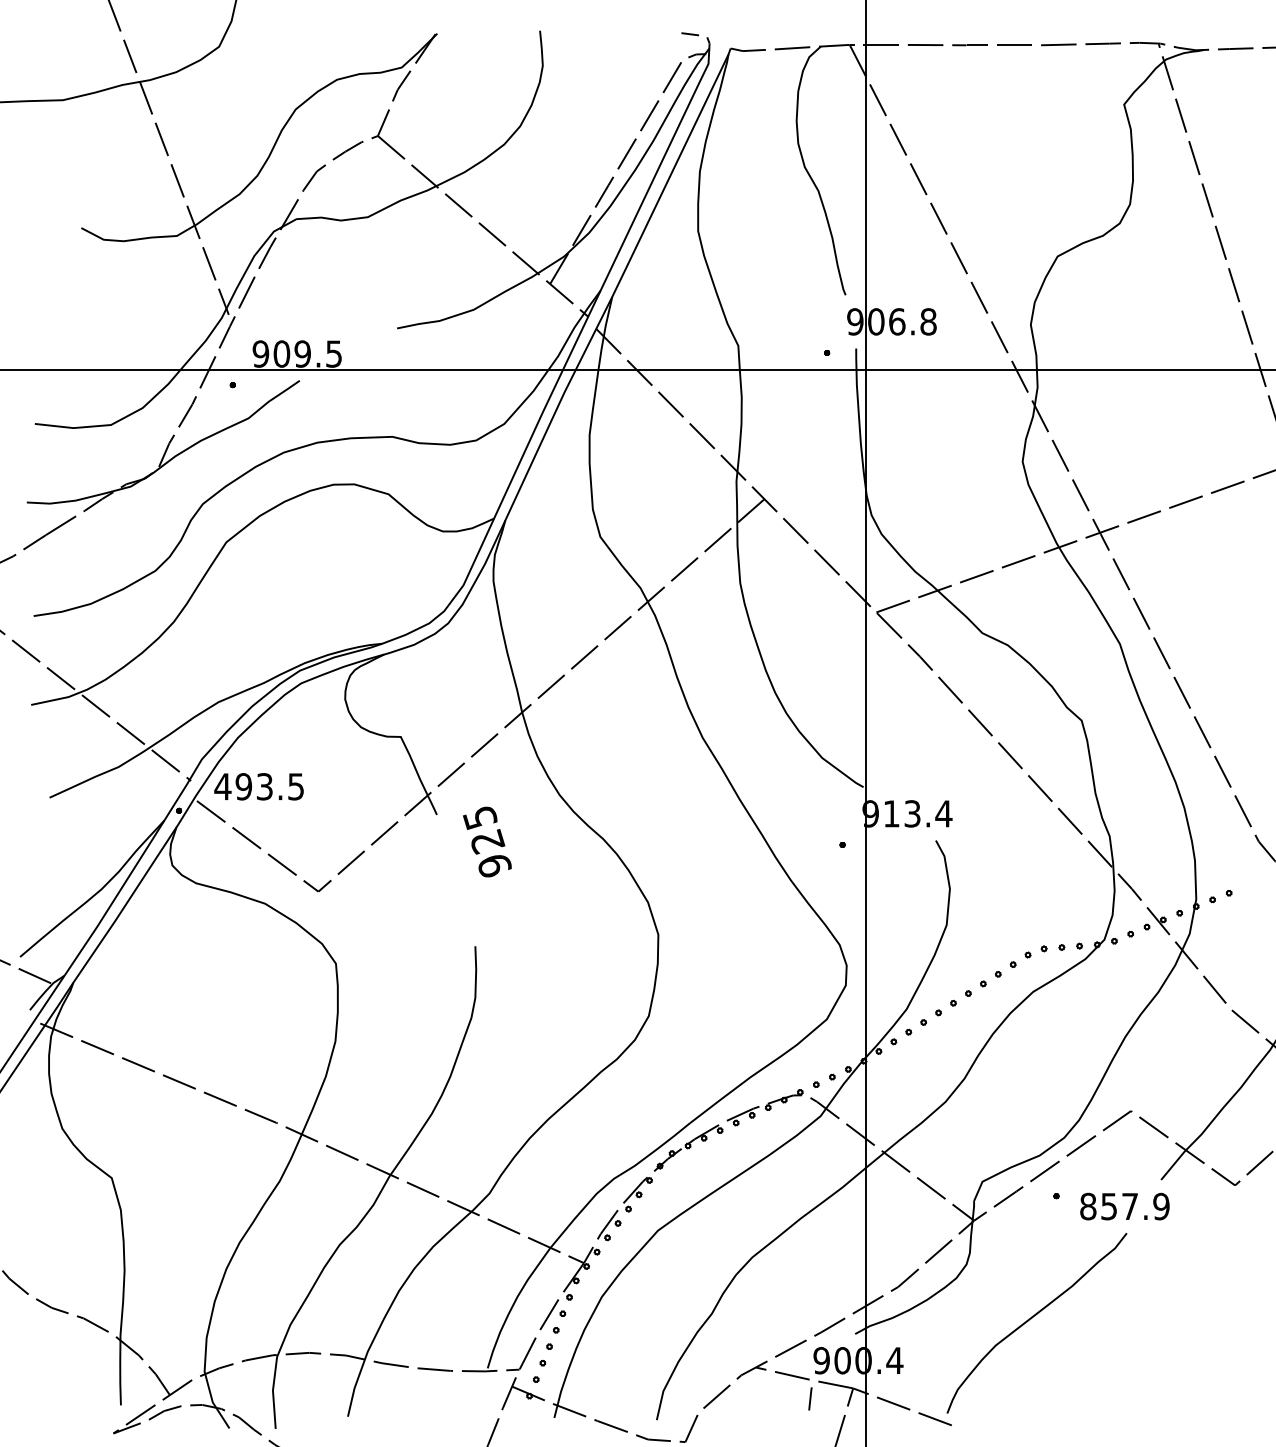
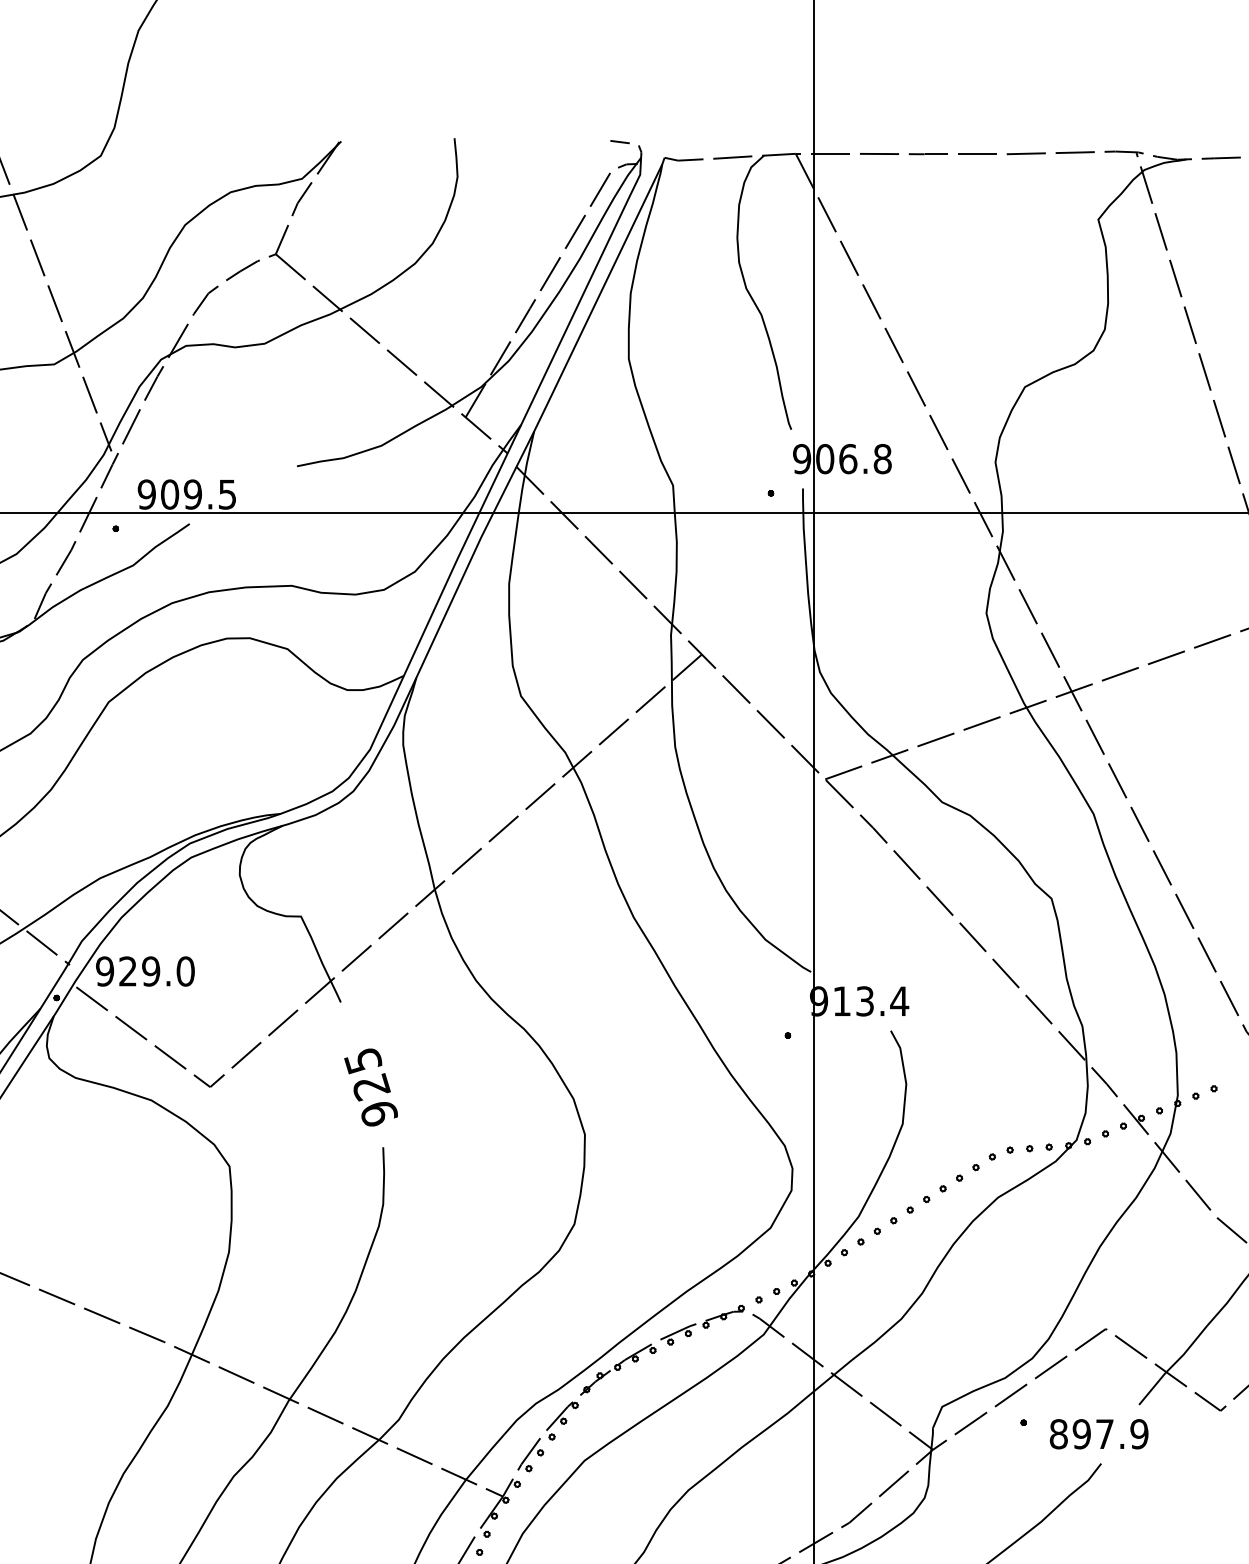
text: (259, 786) -> (145, 971), 493.5 -> 929.0
text: (487, 841) -> (371, 1086), moved
text: (1109, 1206) -> (1082, 1434), 857.9 -> 897.9

